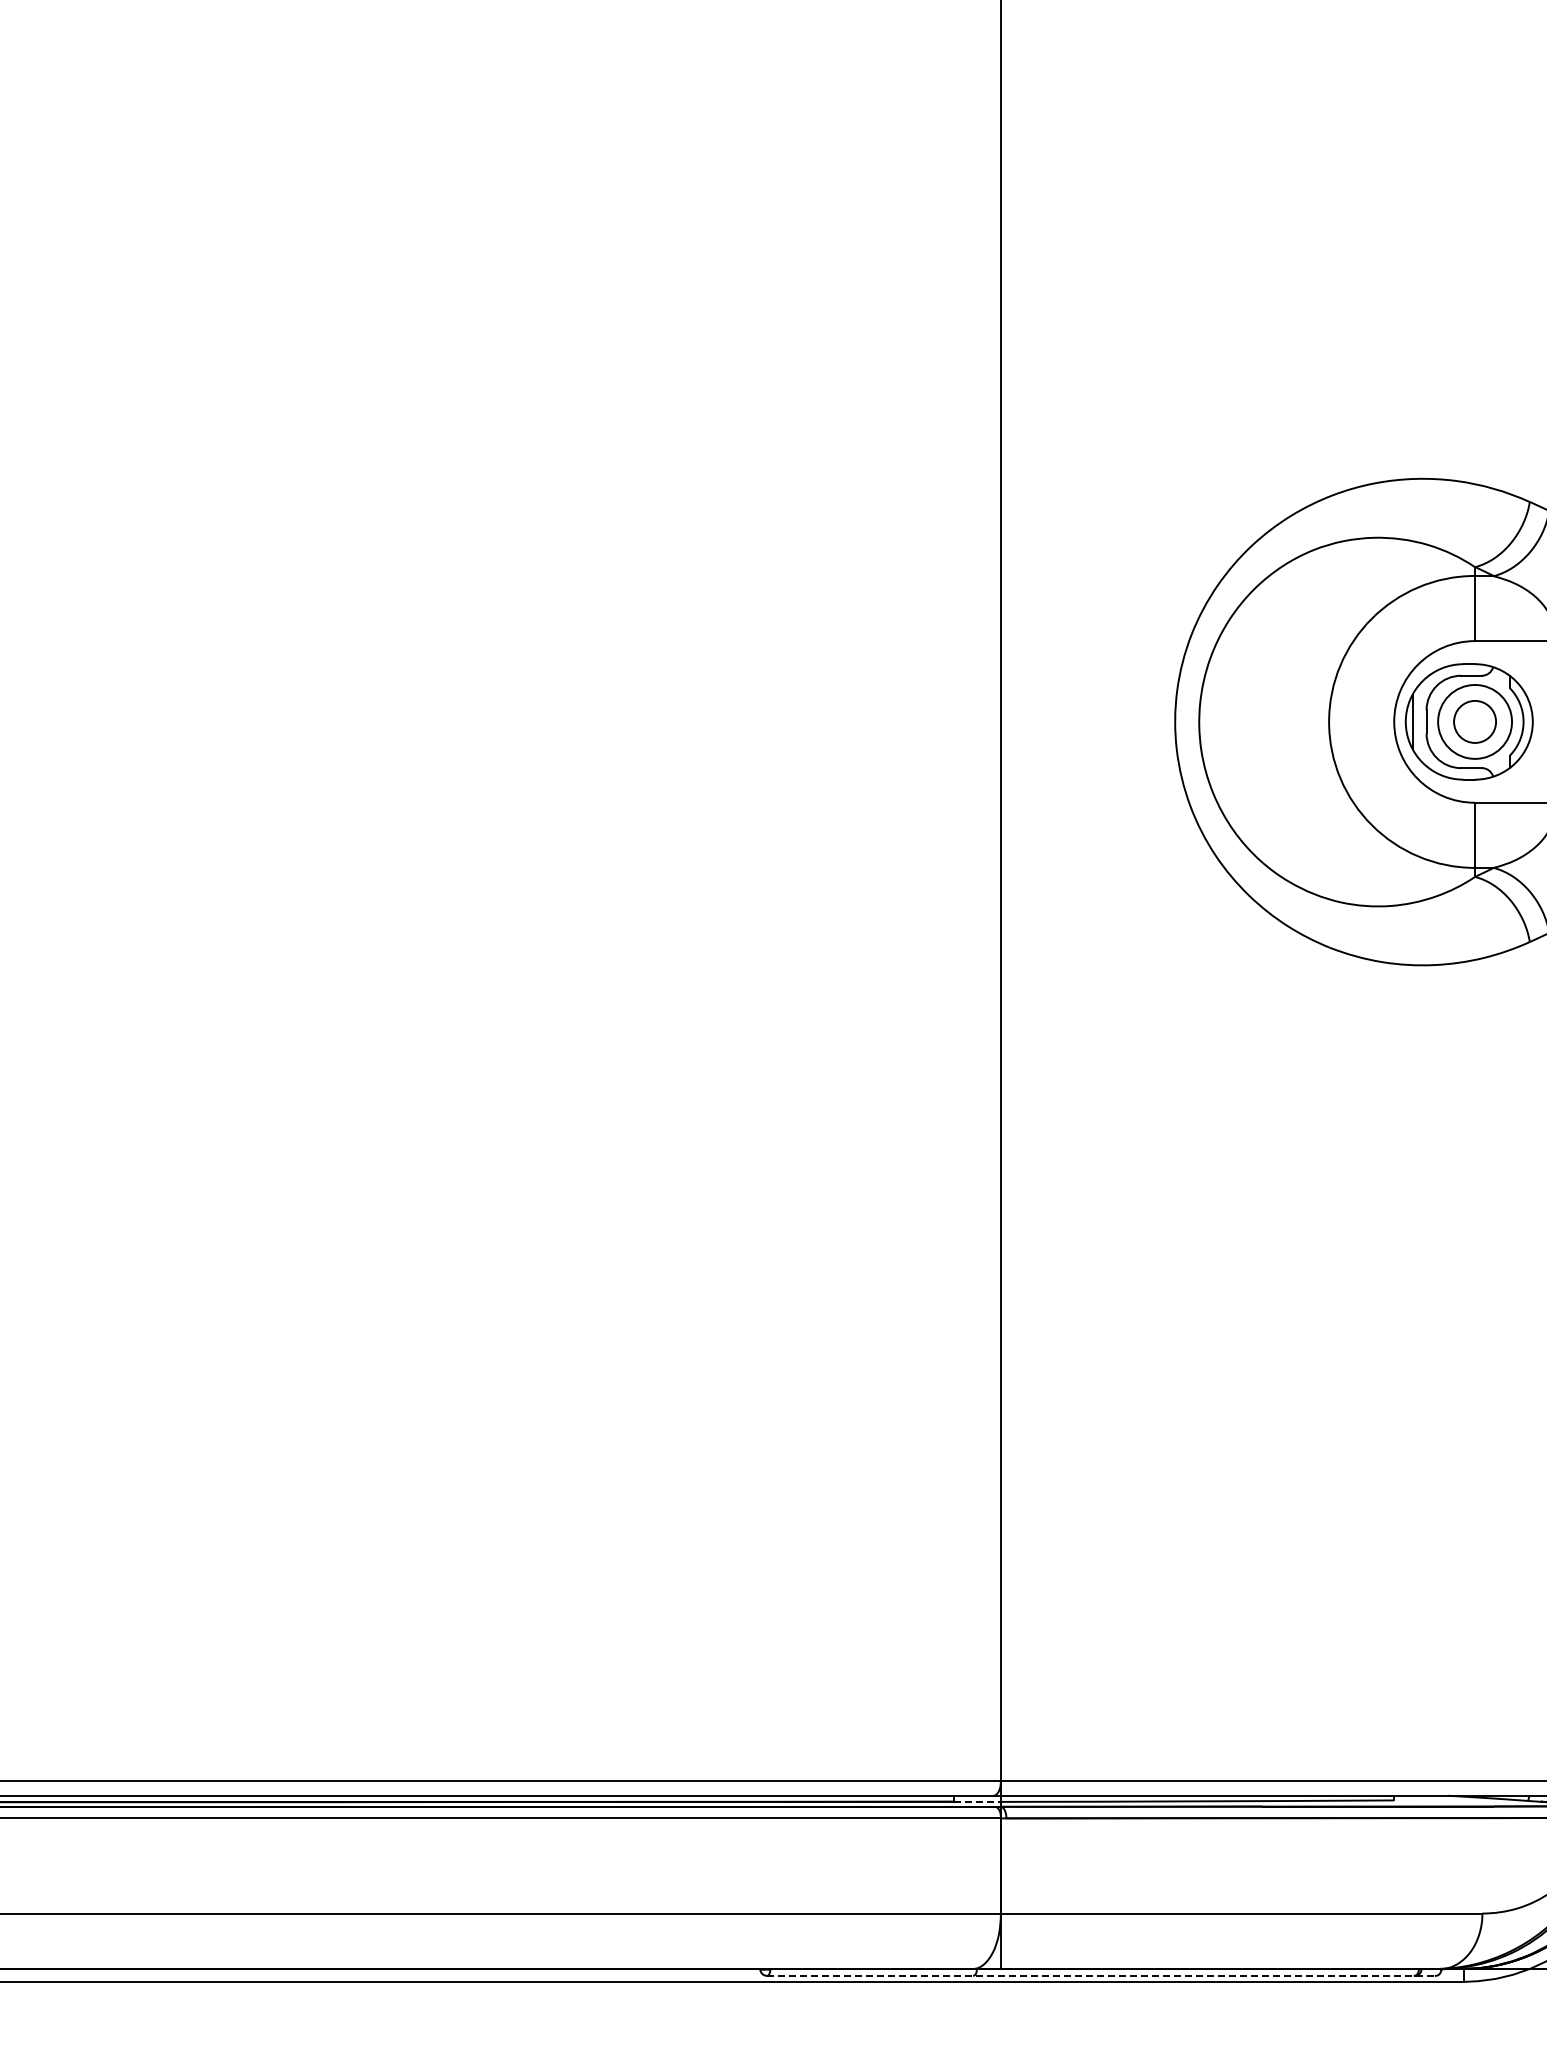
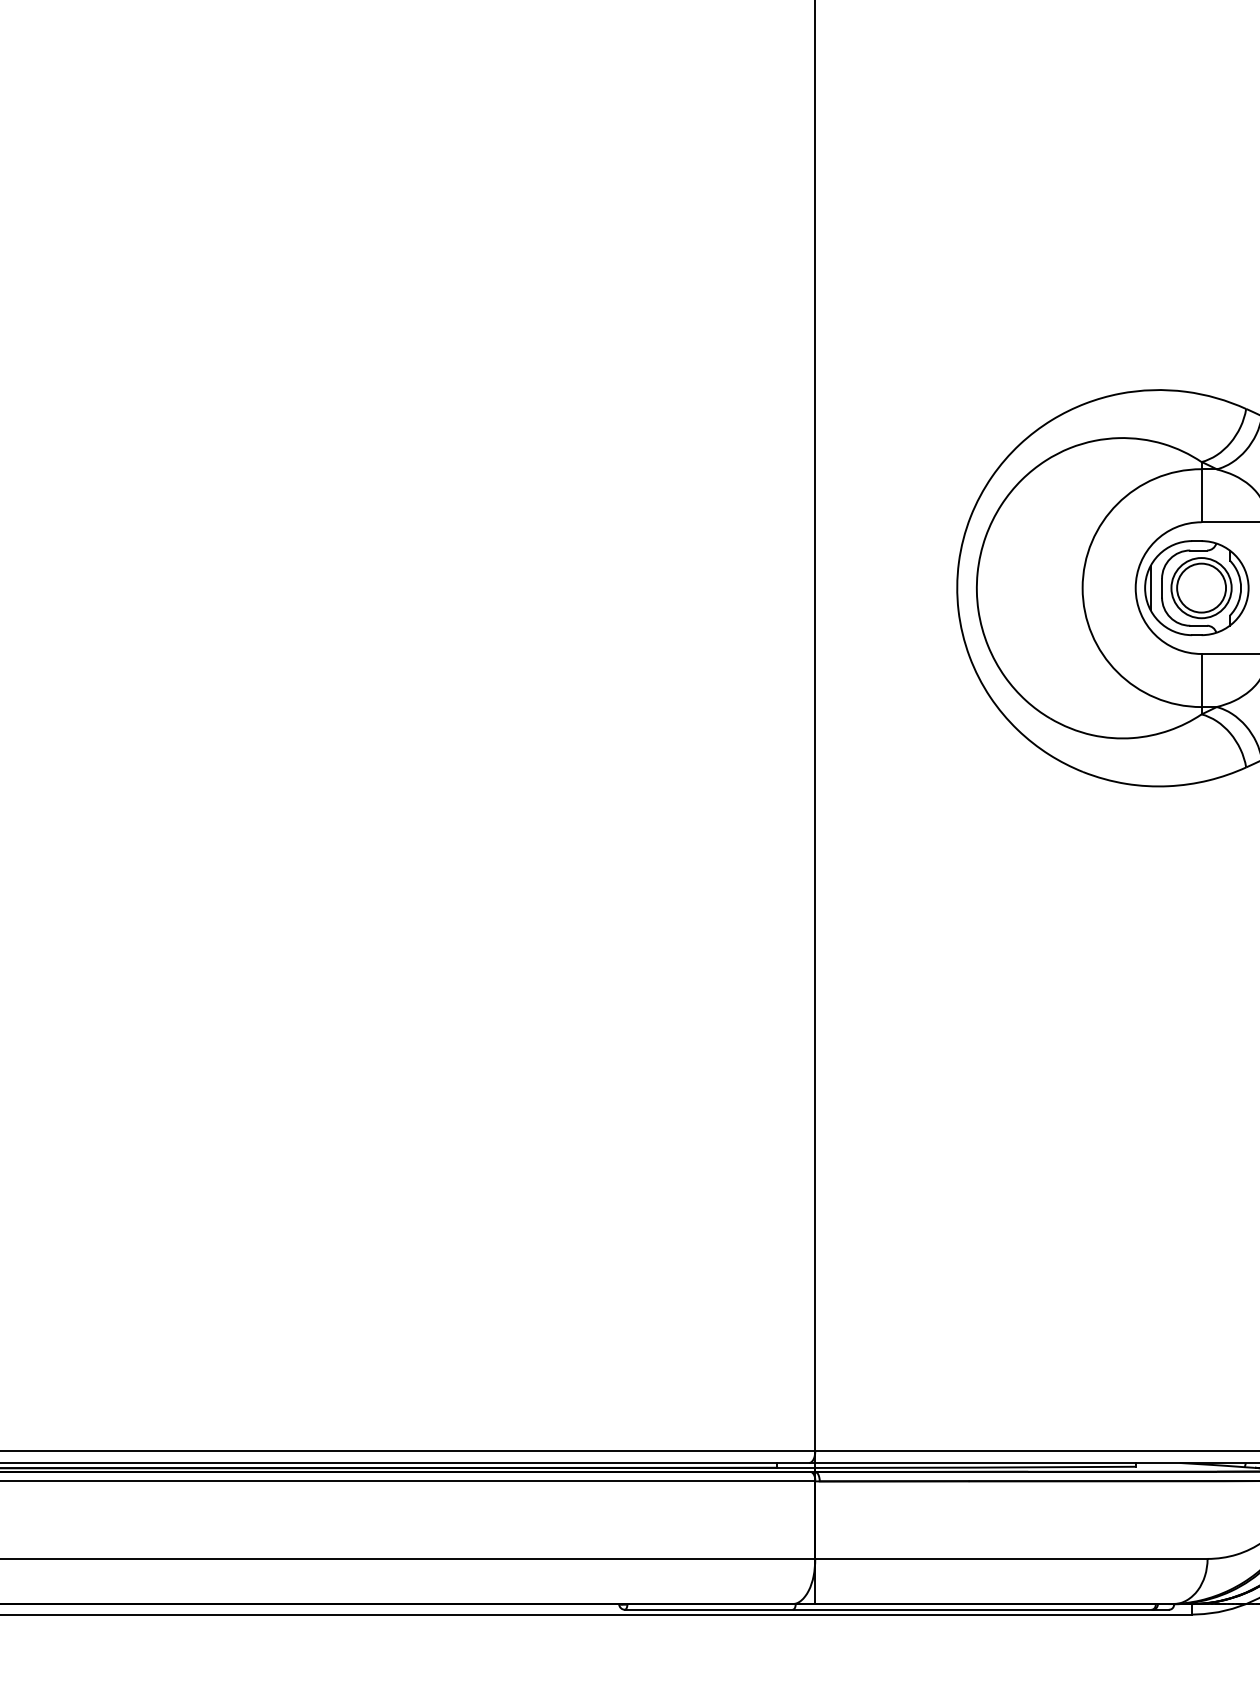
circle: (1475, 721) -> (1201, 587), size x1.43
line: (978, 1801) -> (797, 1467), dashed -> solid
line: (1101, 1975) -> (897, 1609), dashed -> solid

